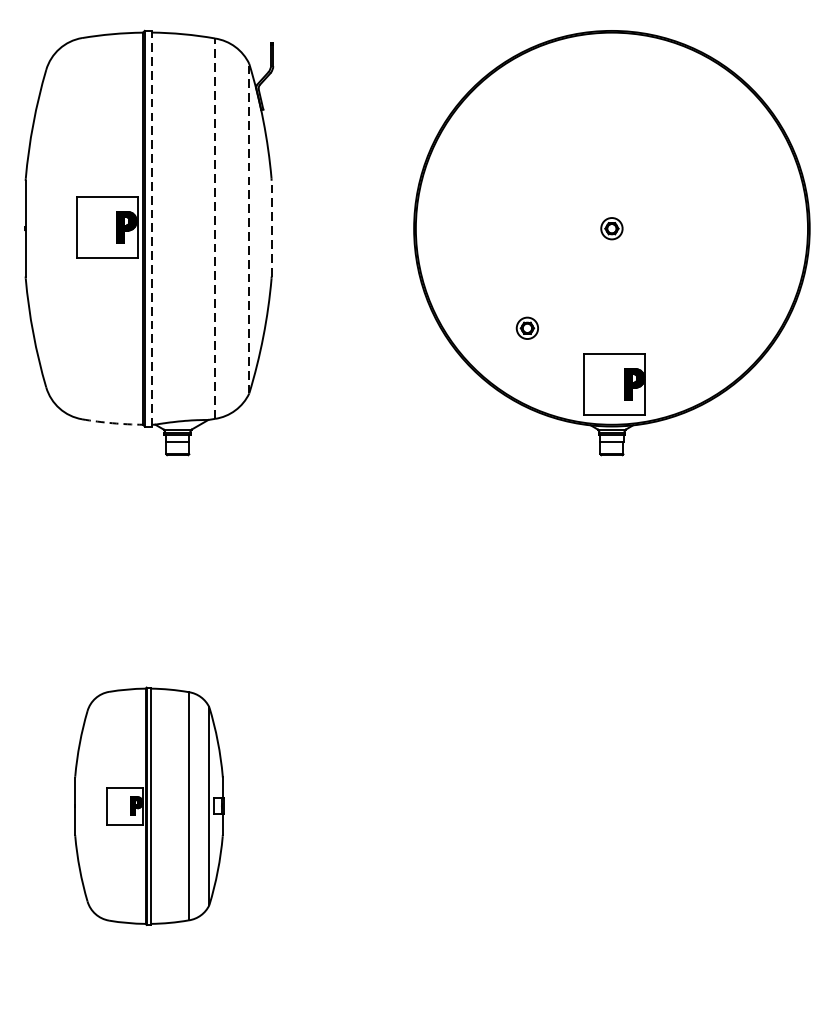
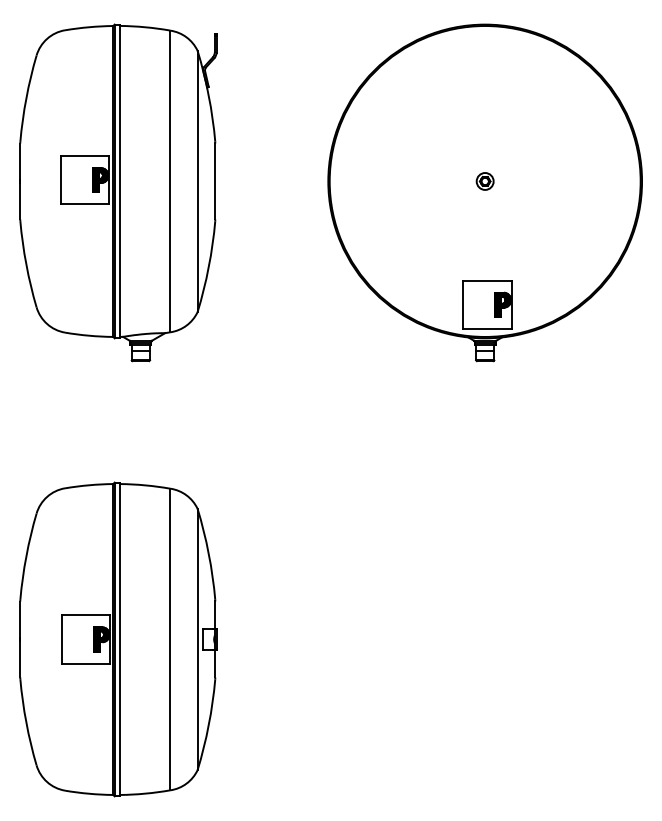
line: (271, 227) -> (215, 180), dashed -> solid
line: (152, 228) -> (120, 181), dashed -> solid
line: (215, 228) -> (170, 181), dashed -> solid
line: (249, 228) -> (197, 181), dashed -> solid
part: (526, 328) -> (417, 260), removed
arc: (112, 422) -> (89, 335), dashed -> solid
part: (149, 806) -> (118, 639), size x1.67

